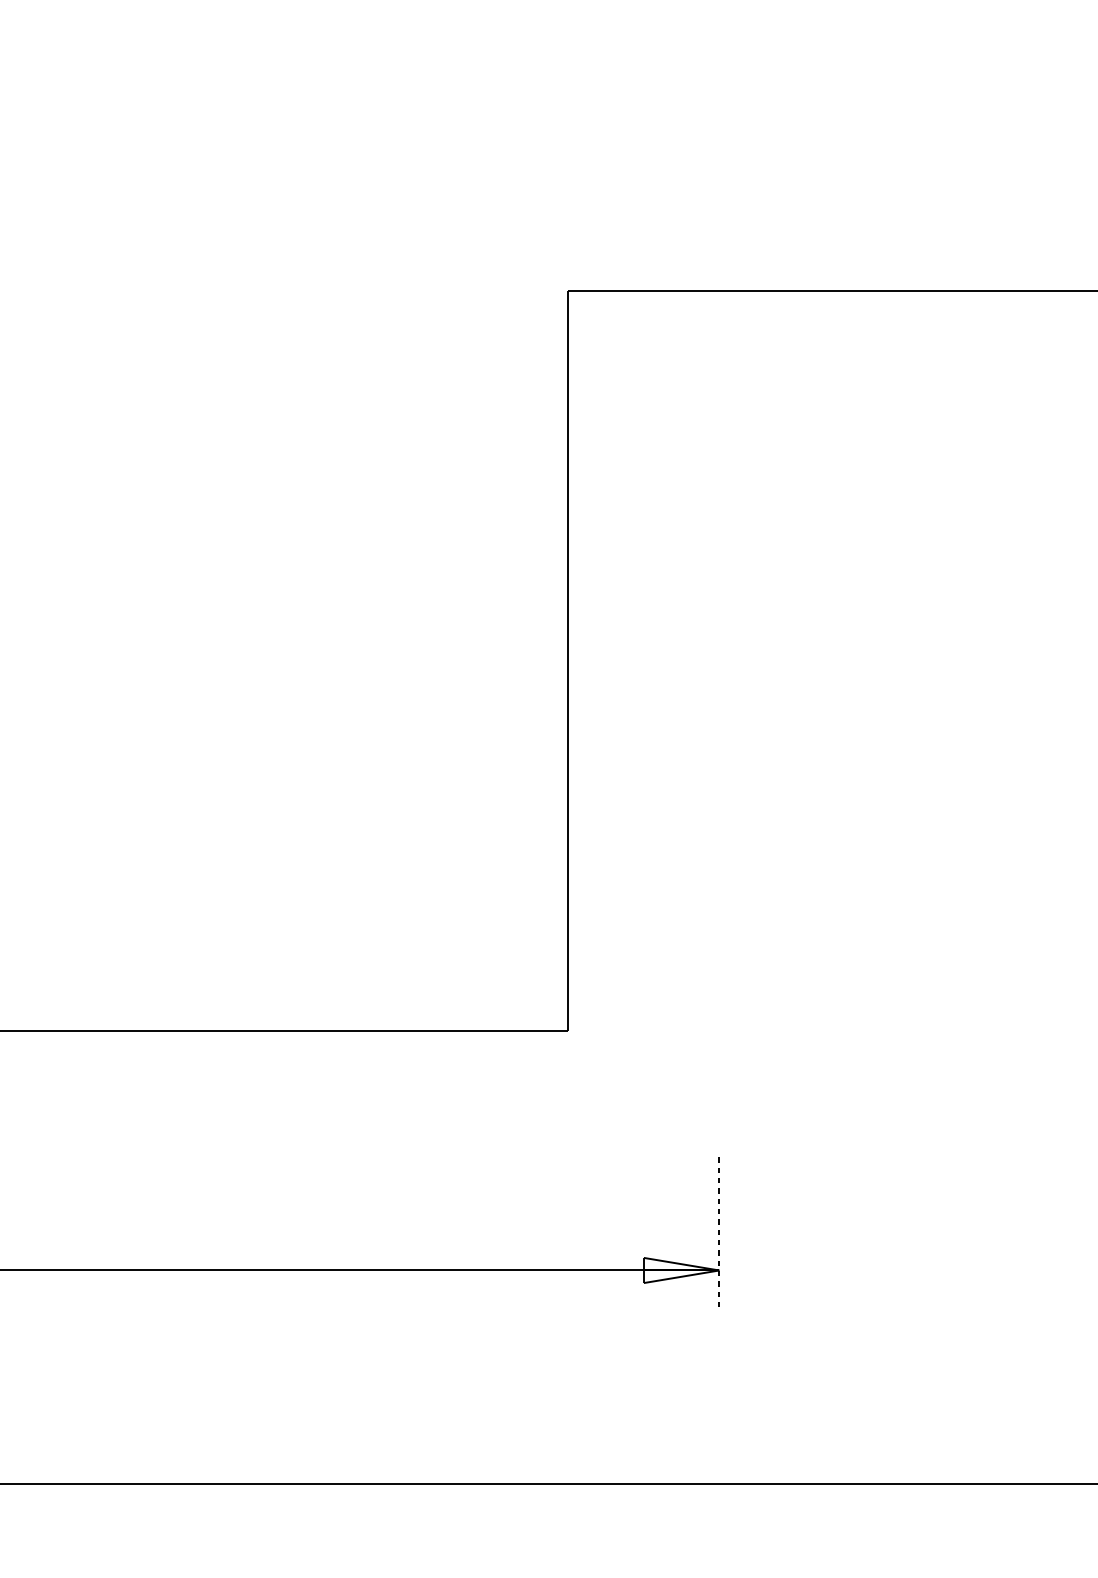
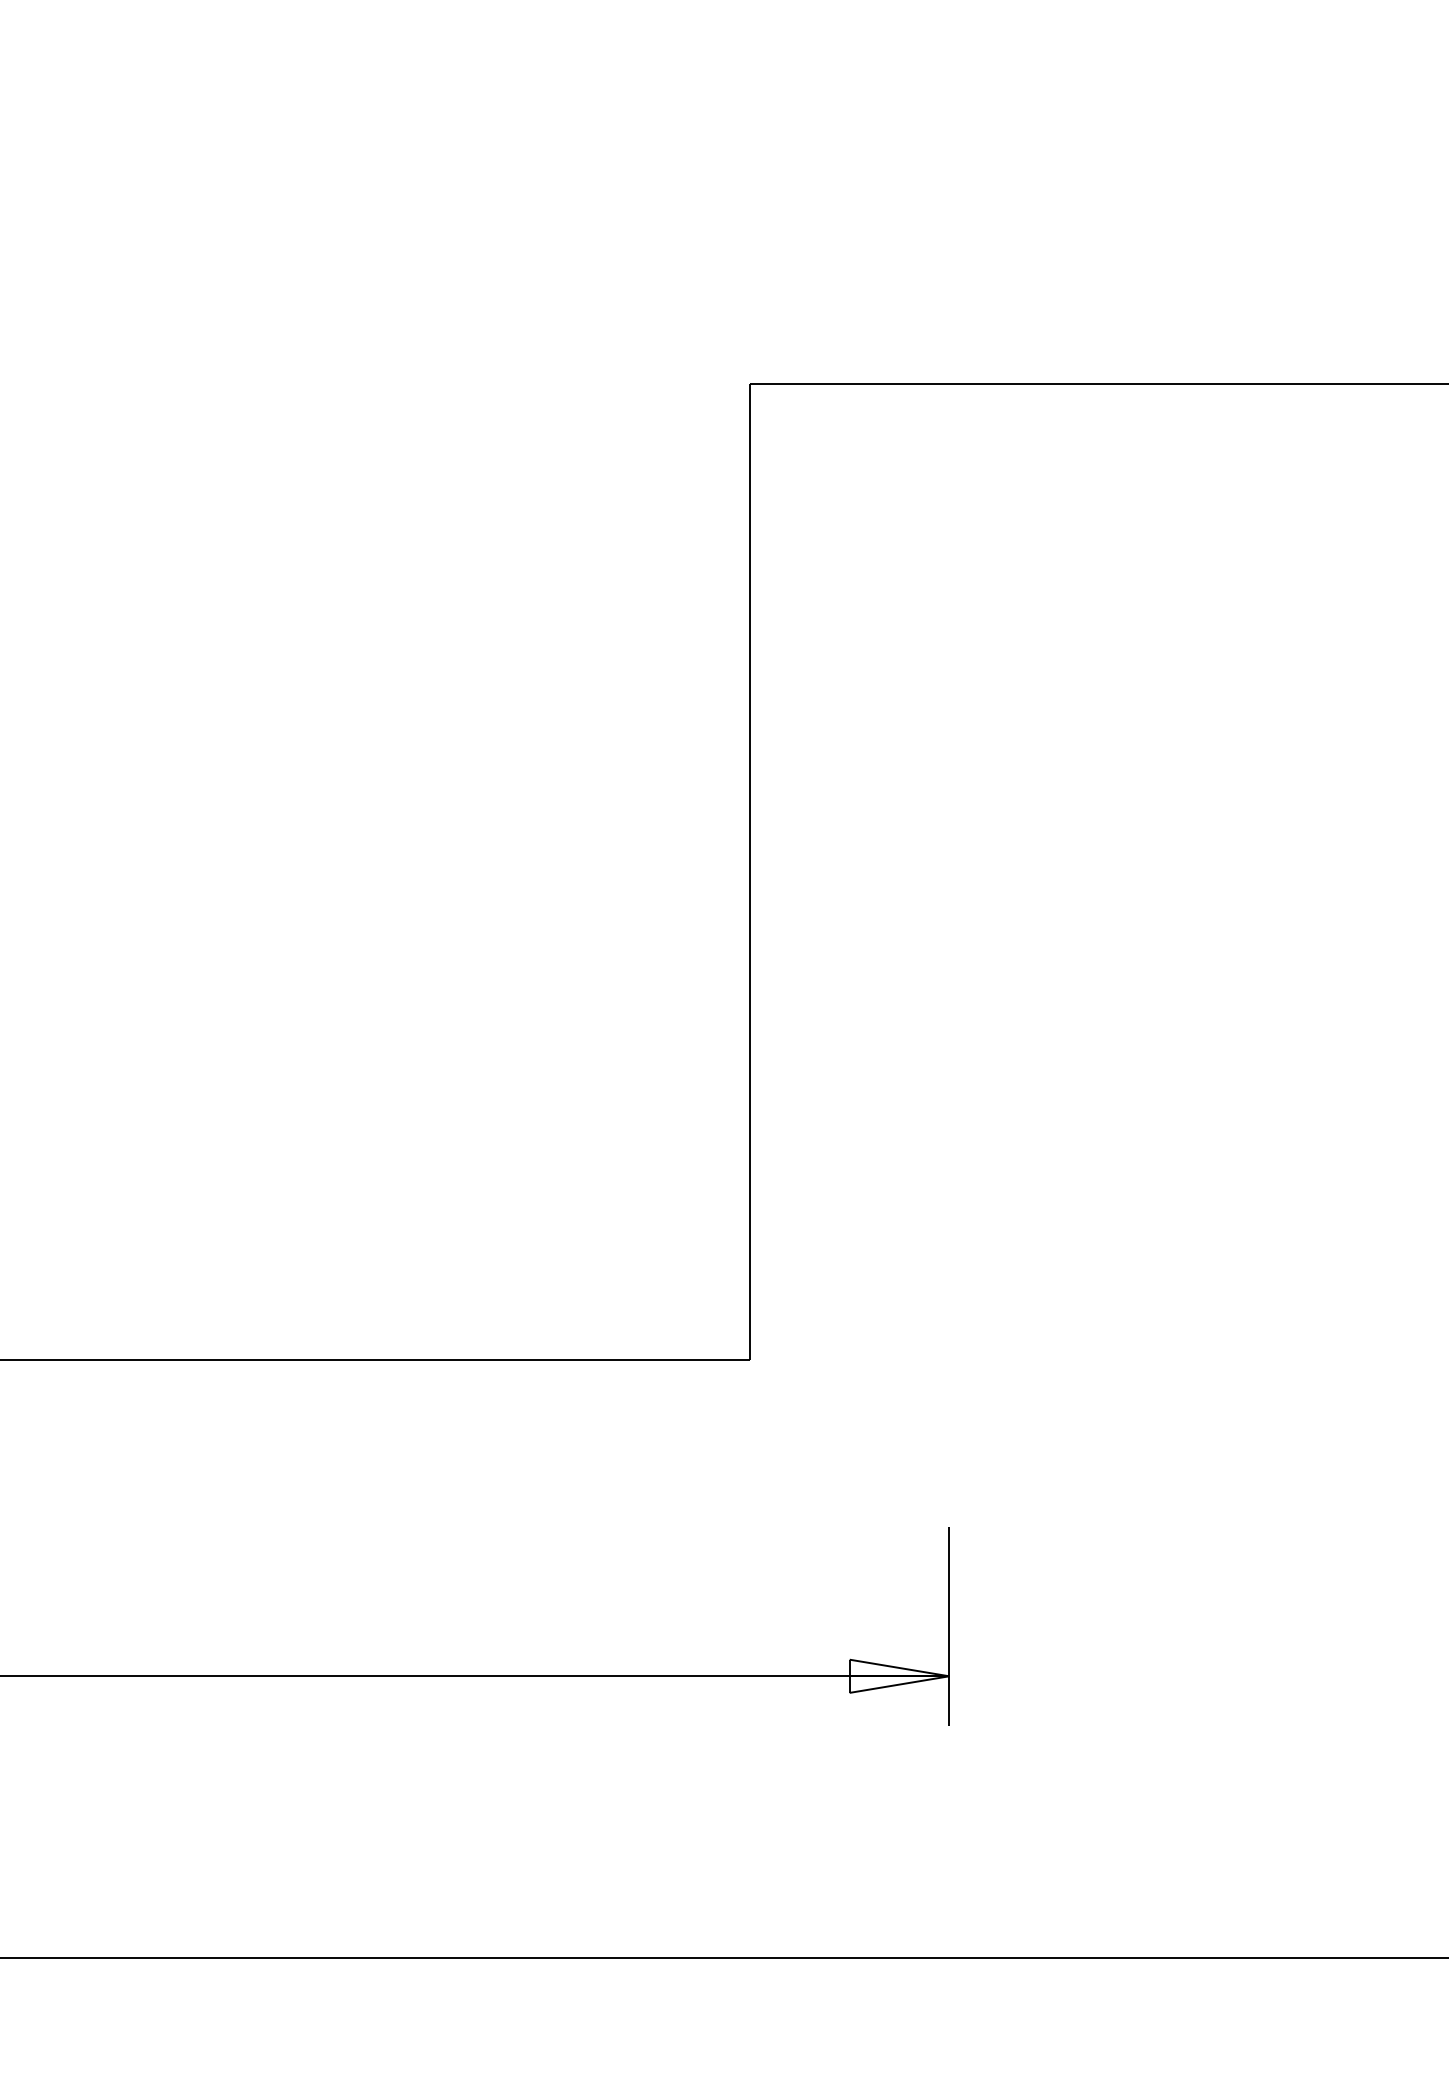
line: (719, 1232) -> (949, 1626), dashed -> solid

